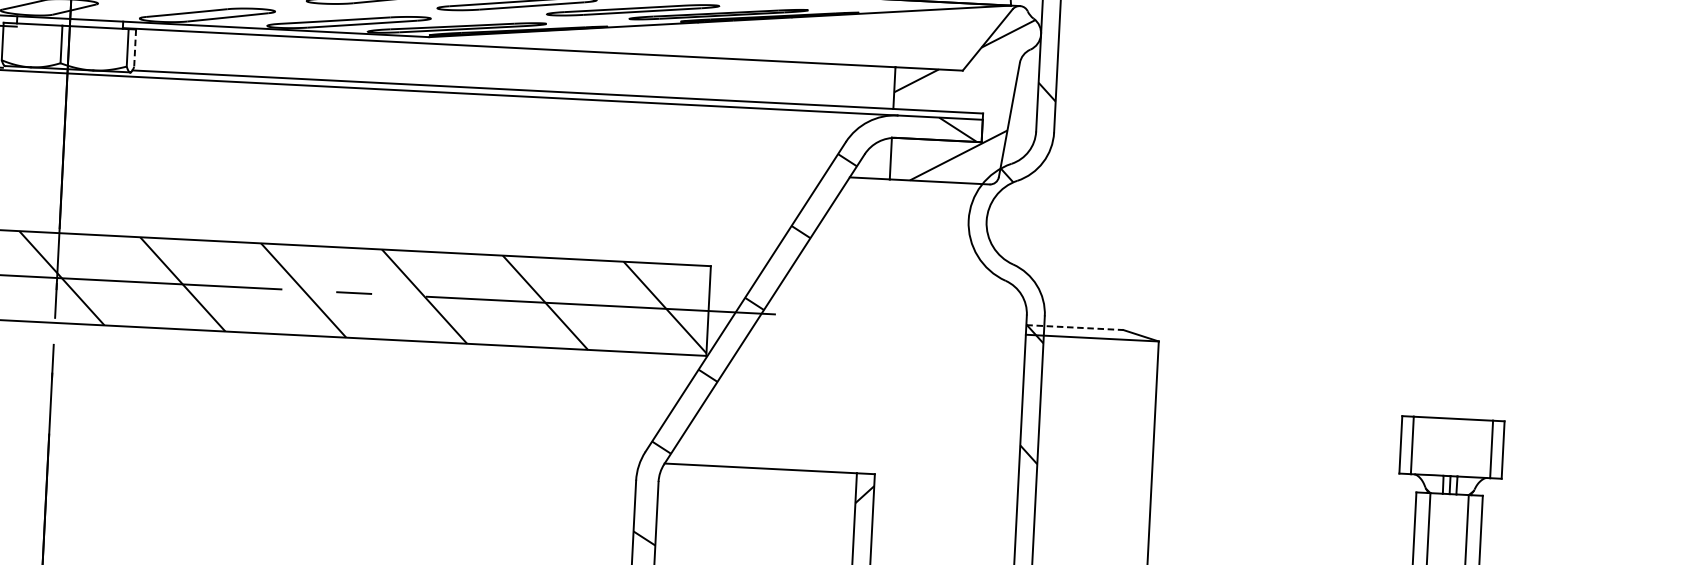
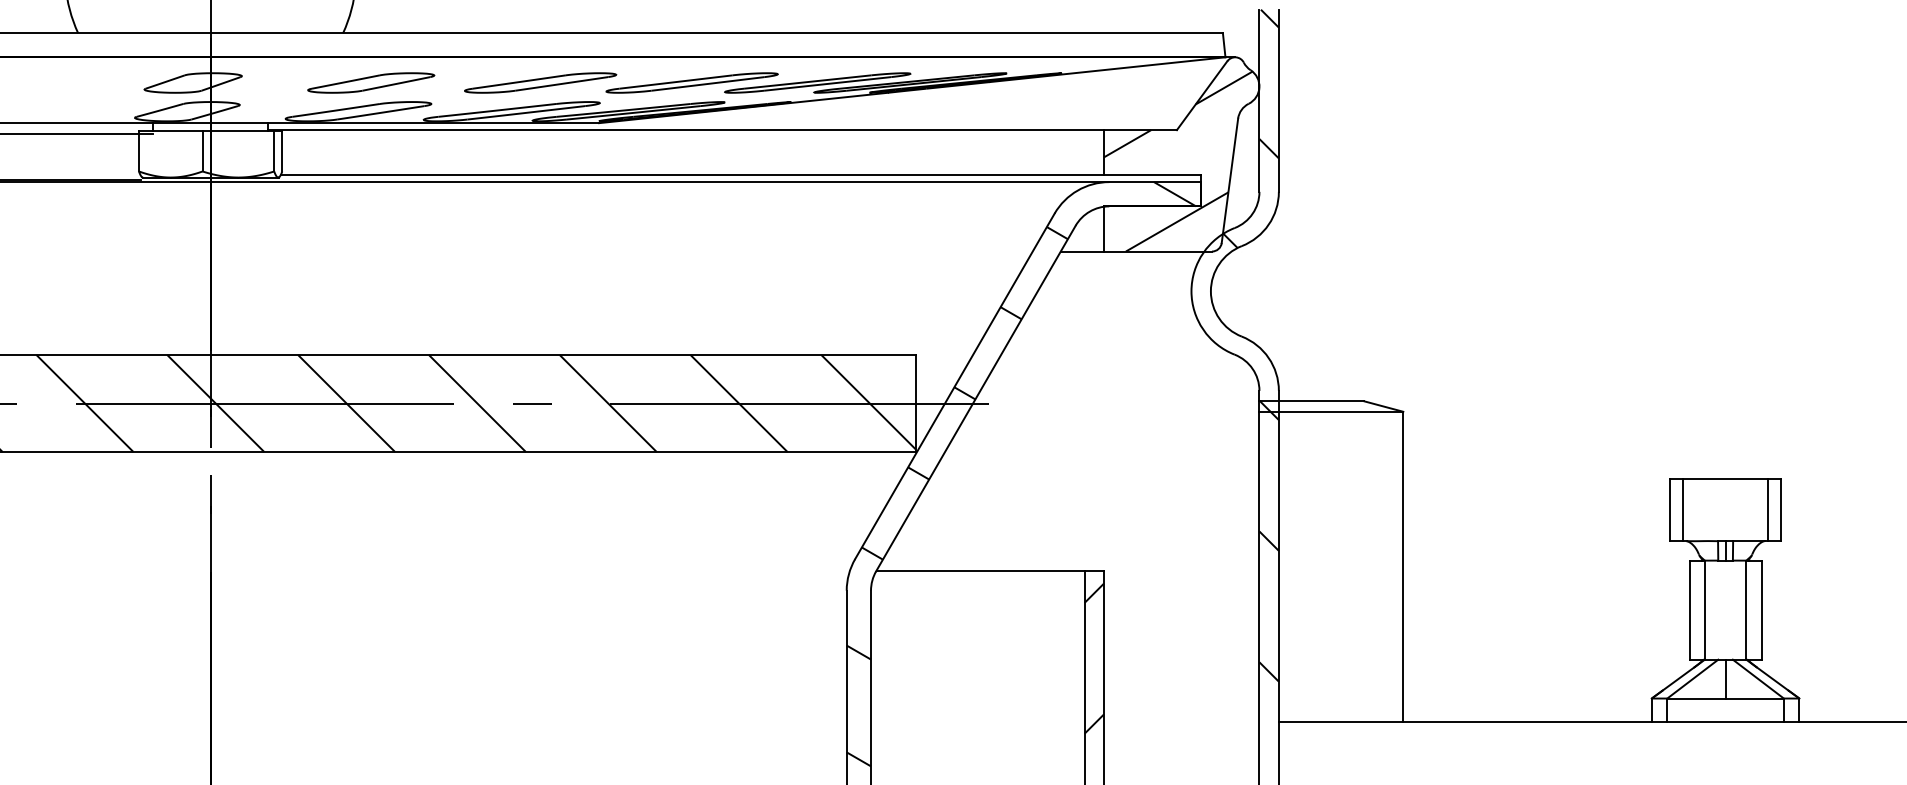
line: (135, 48) -> (282, 151), dashed -> solid
line: (1075, 327) -> (1312, 401), dashed -> solid

